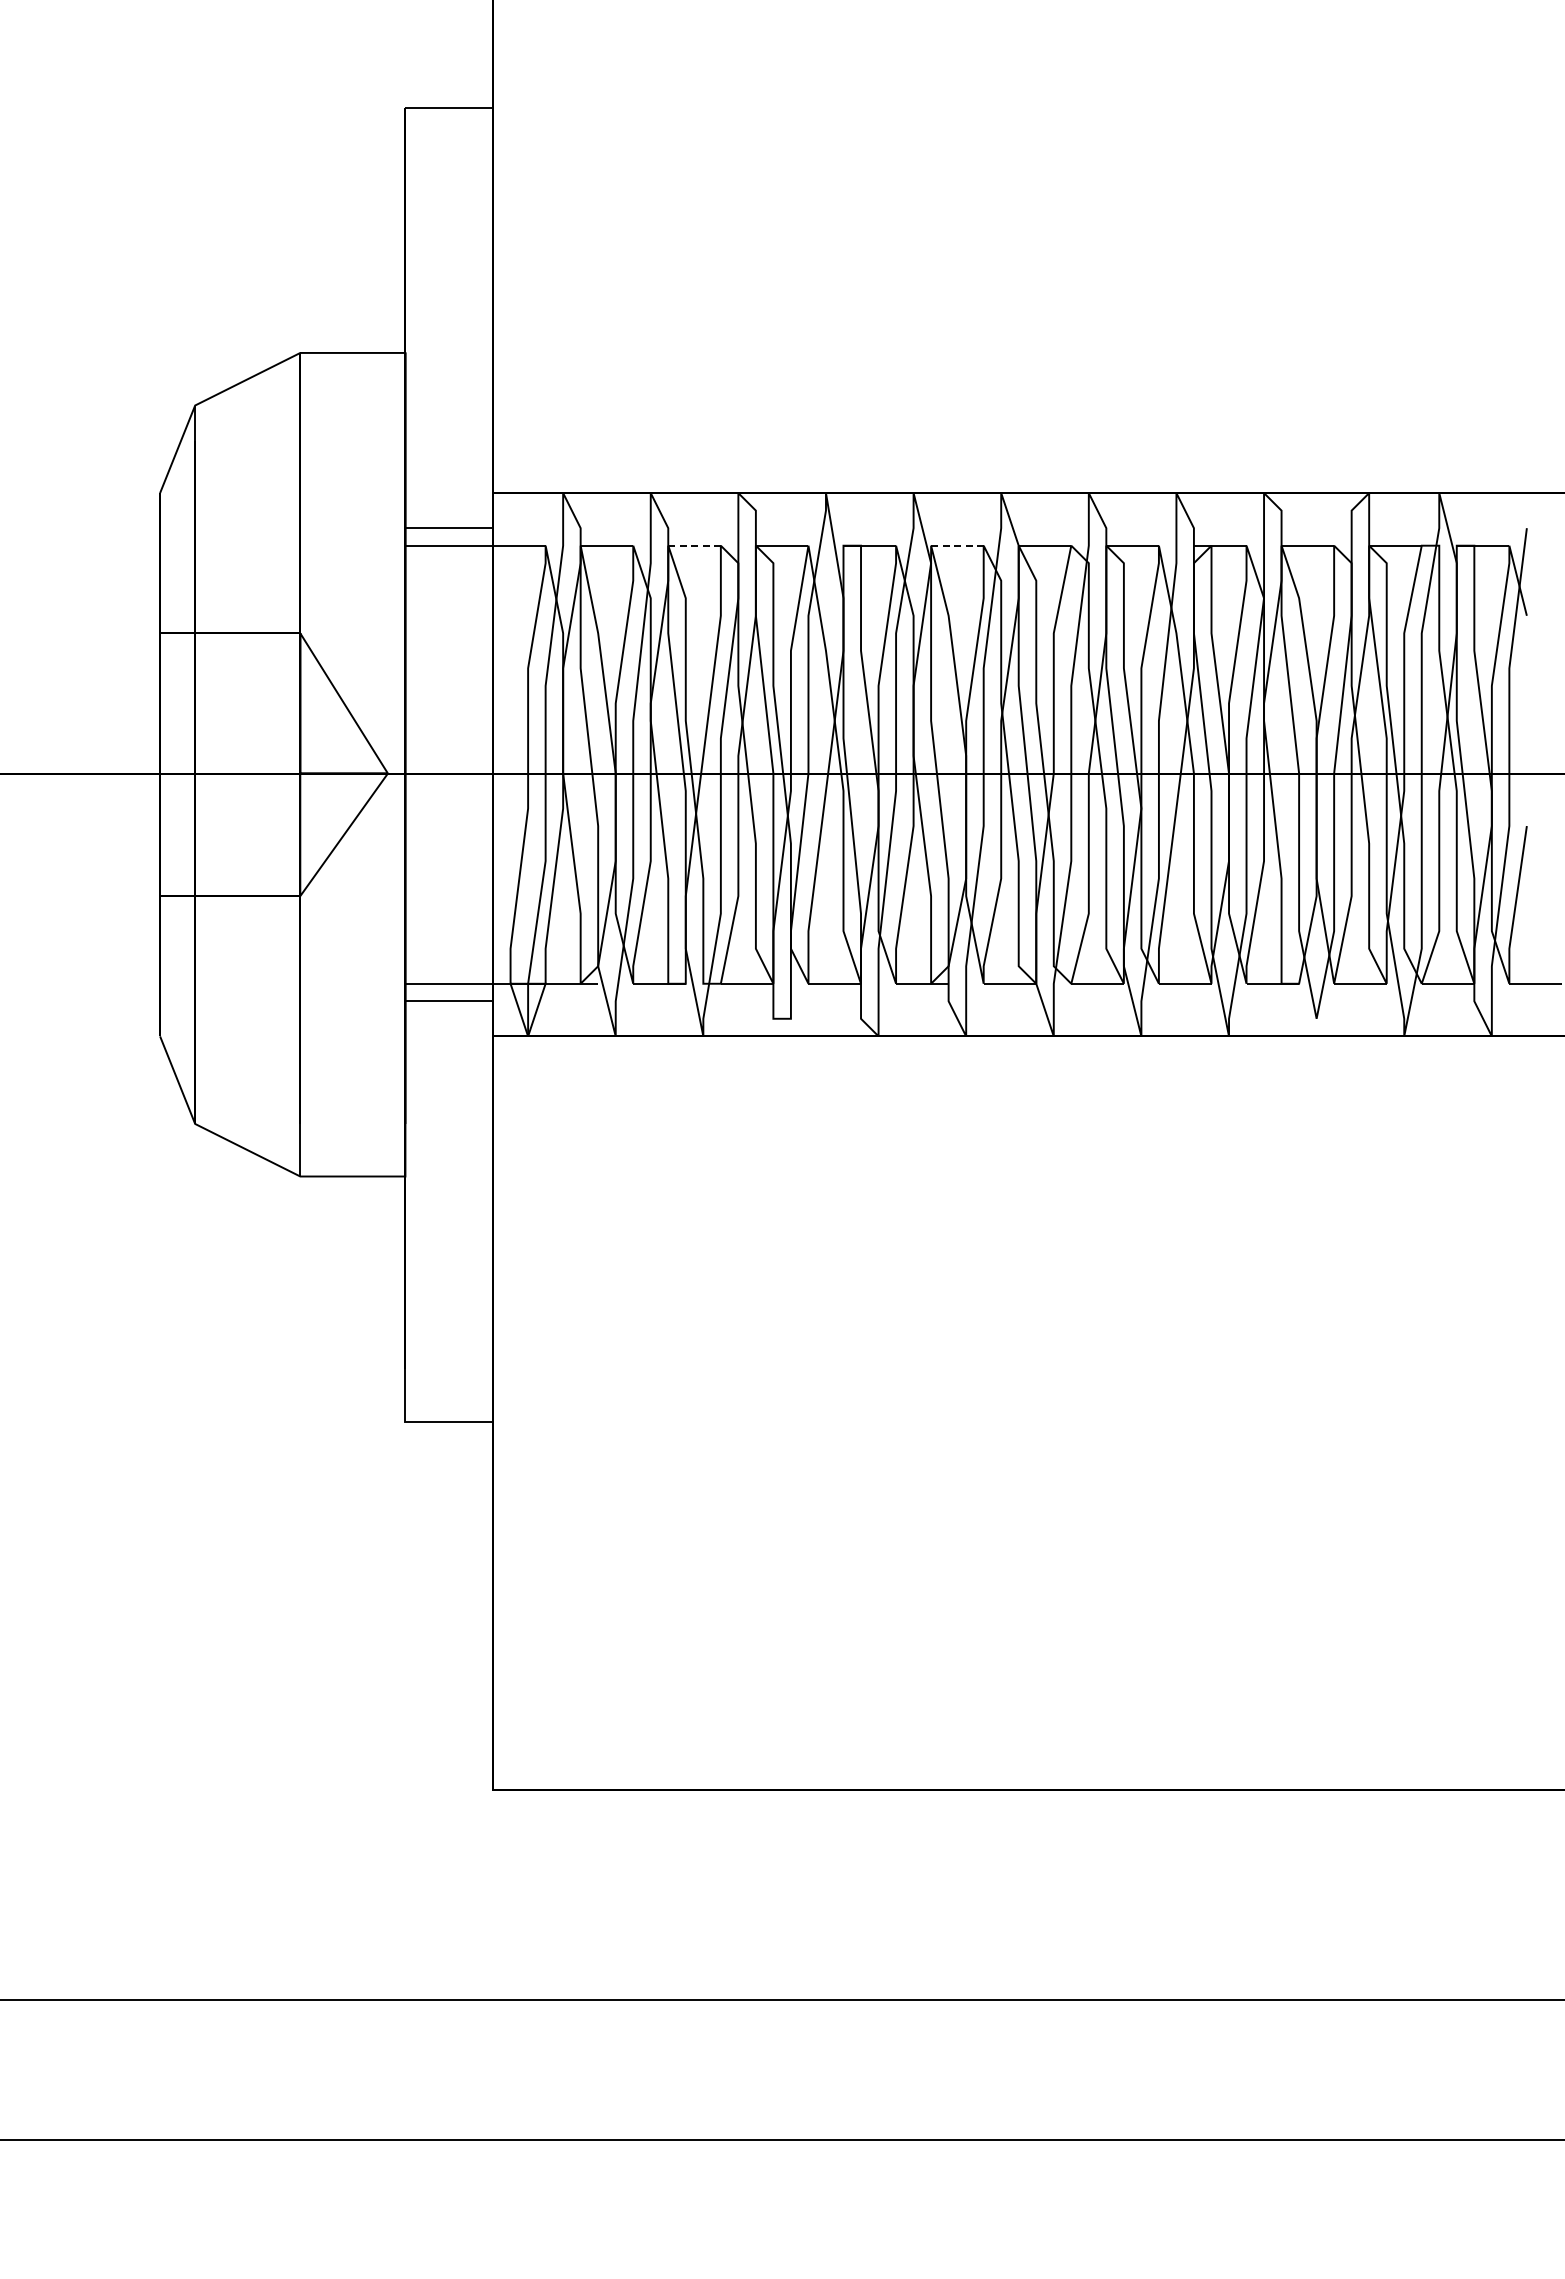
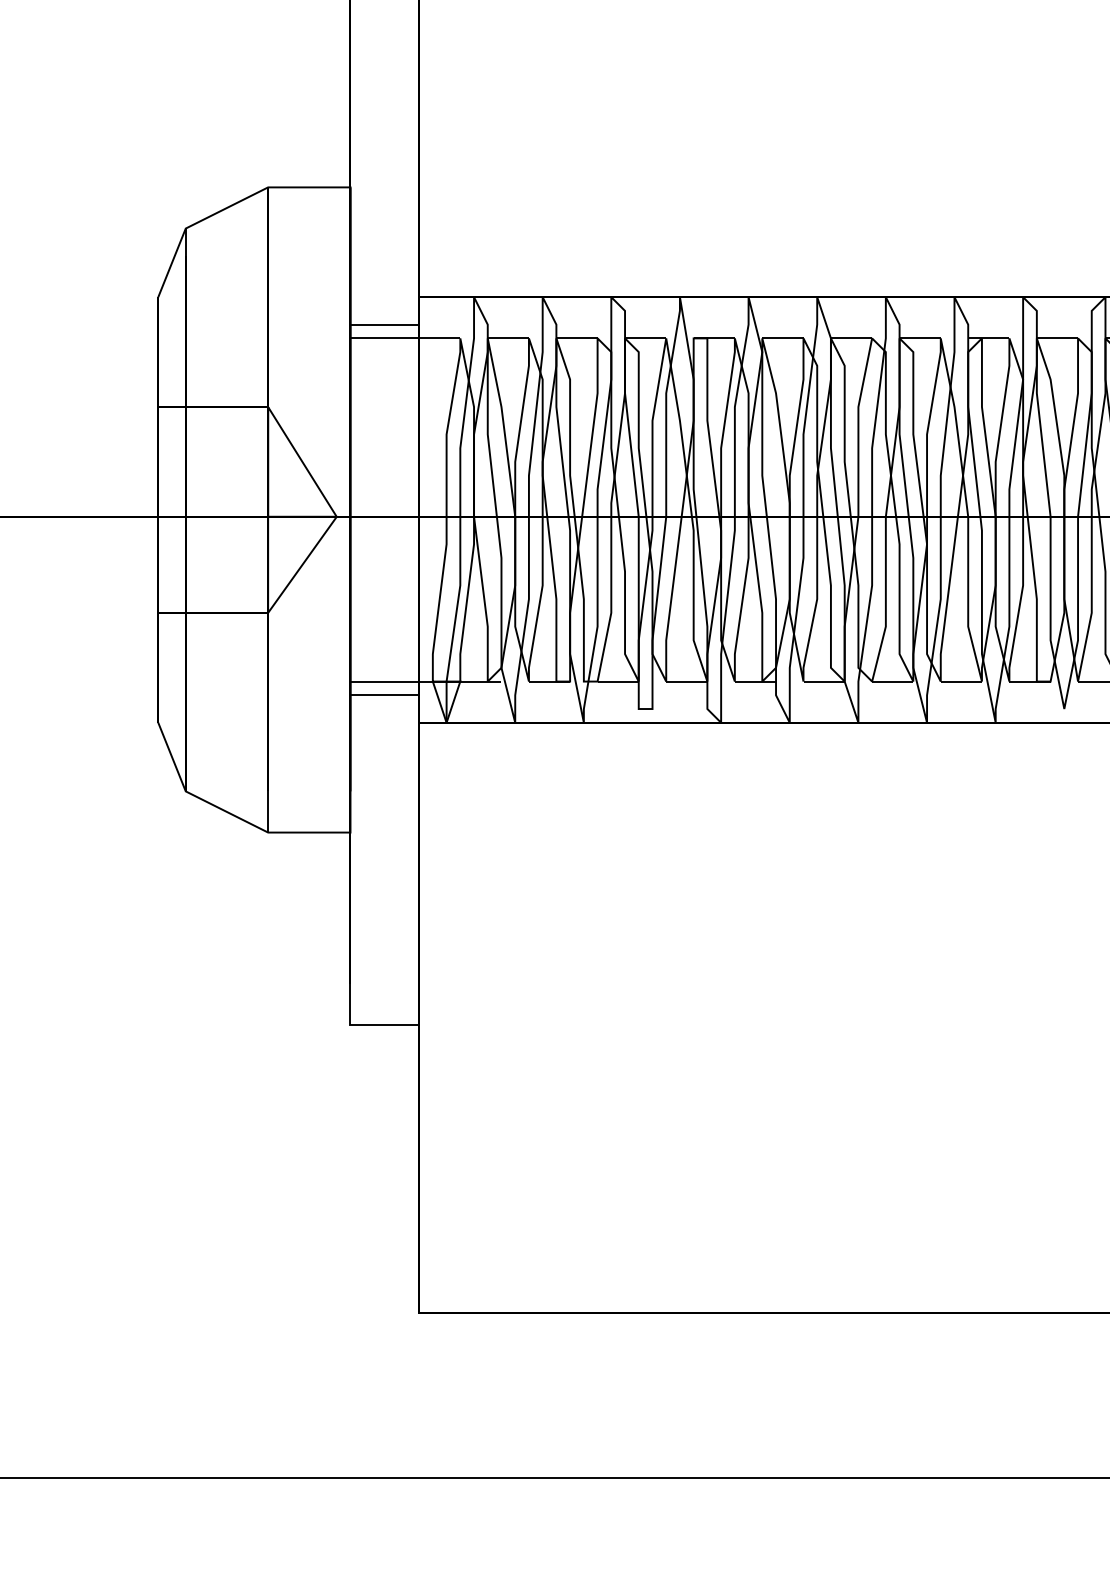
line: (695, 545) -> (577, 338), dashed -> solid
line: (957, 545) -> (782, 338), dashed -> solid

